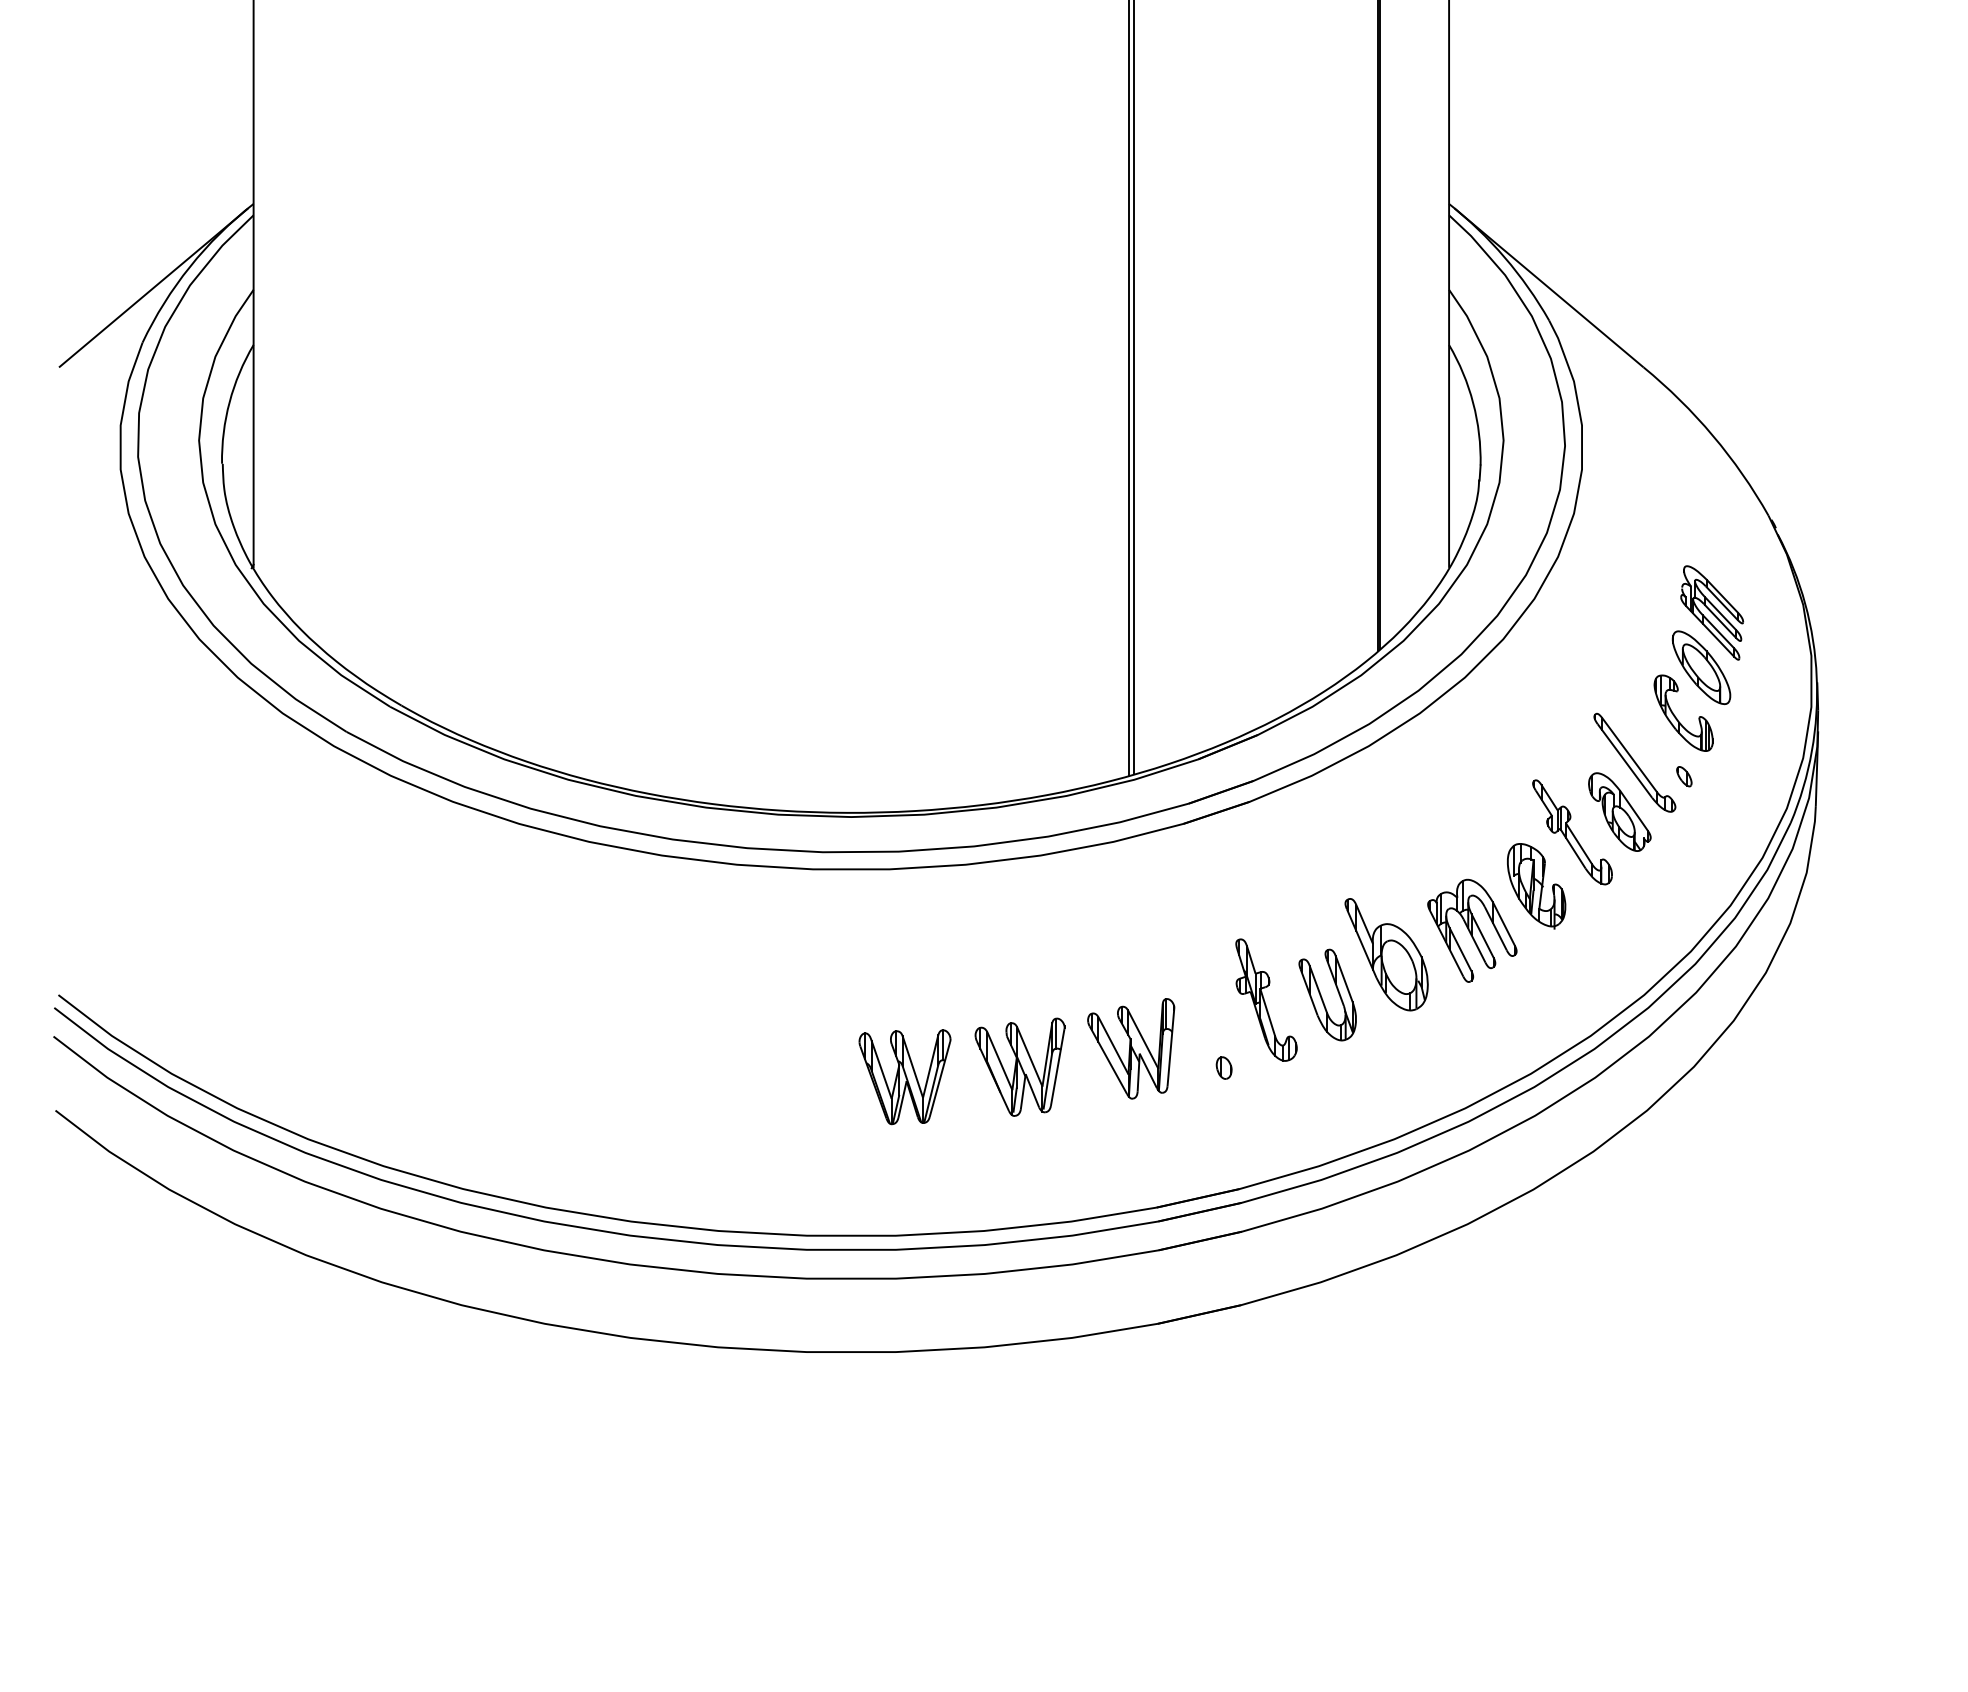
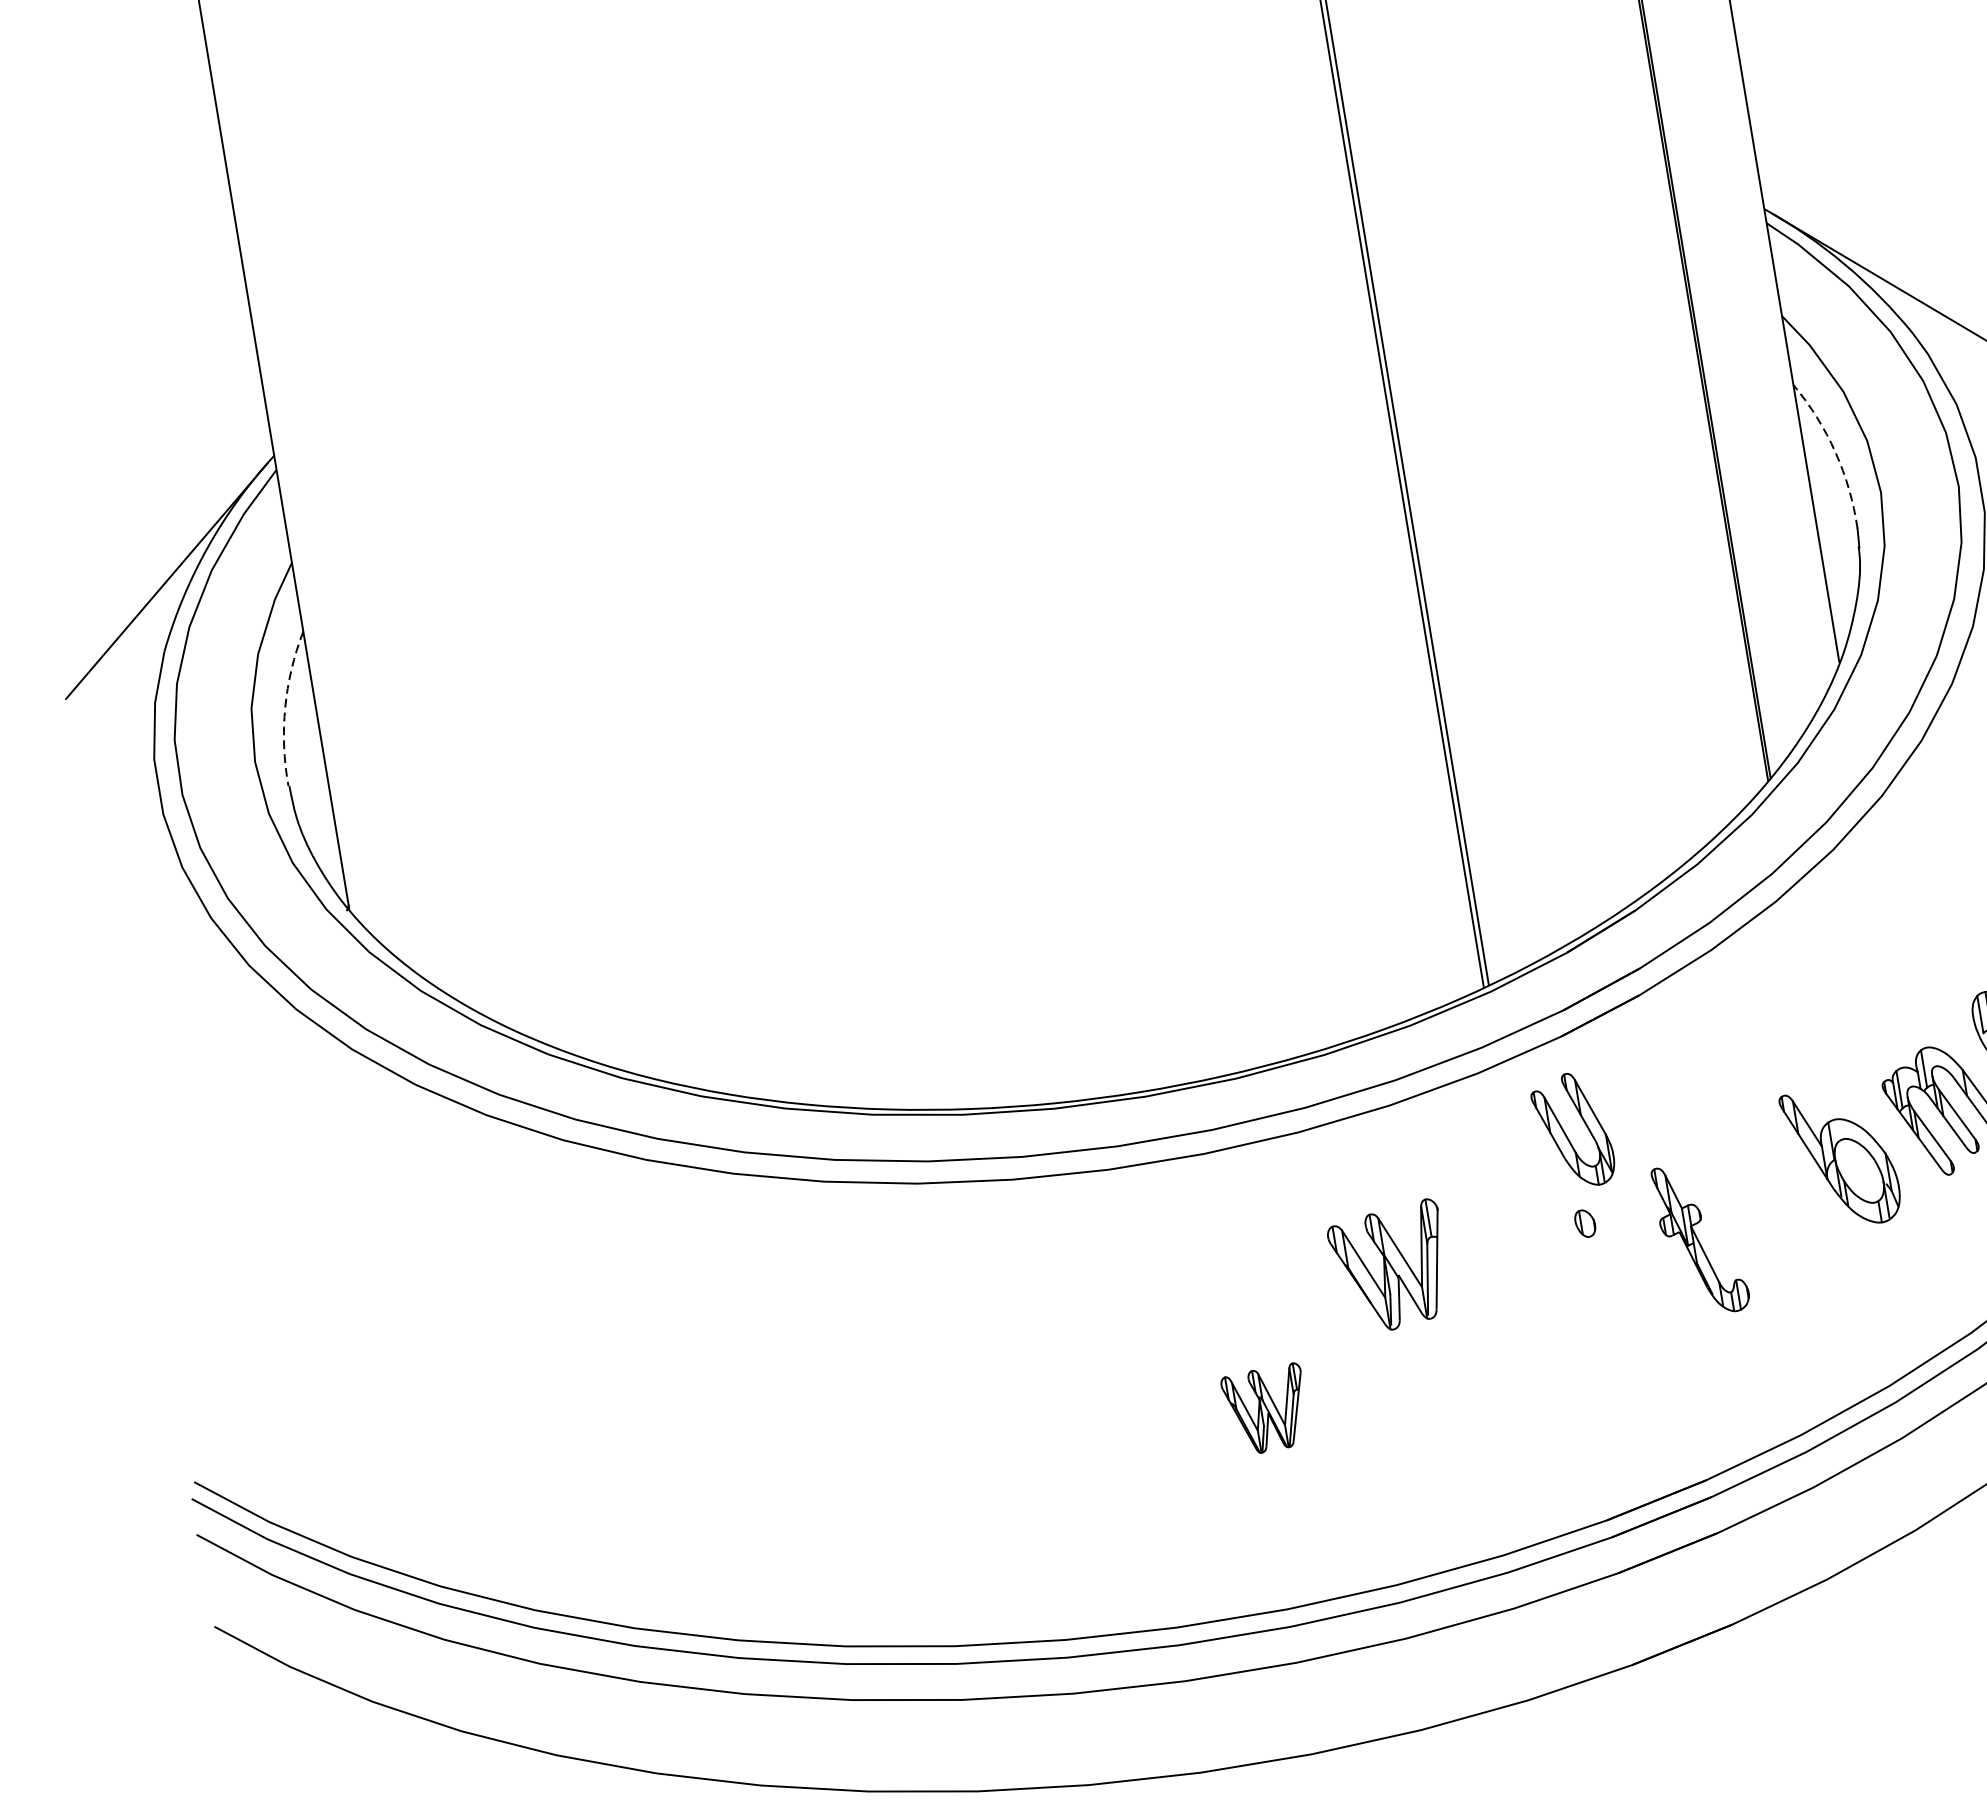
arc: (229, 402) -> (285, 708), solid -> dashed
arc: (1473, 403) -> (1835, 452), solid -> dashed
part: (1327, 994) -> (1572, 1130), moved
part: (1131, 1048) -> (1542, 1327), removed
part: (1019, 1066) -> (1389, 1266), moved
part: (1223, 1067) -> (1584, 1223), moved
part: (904, 1077) -> (1265, 1410), size x0.7

